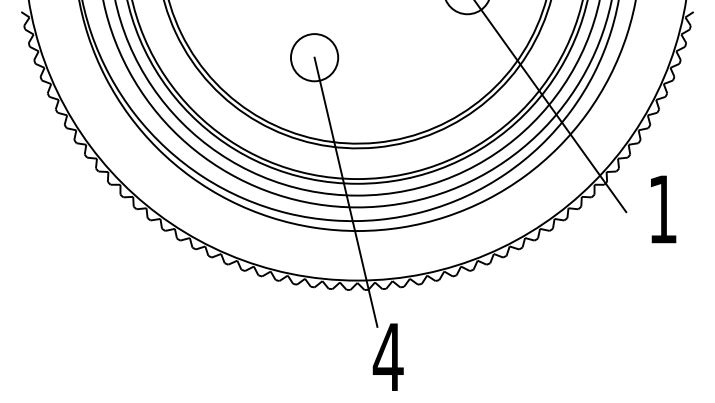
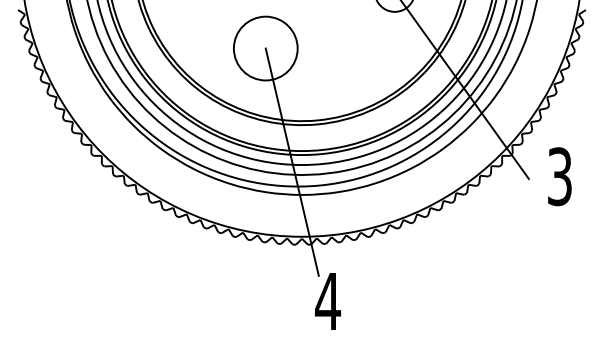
circle: (314, 57) -> (265, 48), size x1.6
text: (662, 209) -> (559, 176), 1 -> 3

